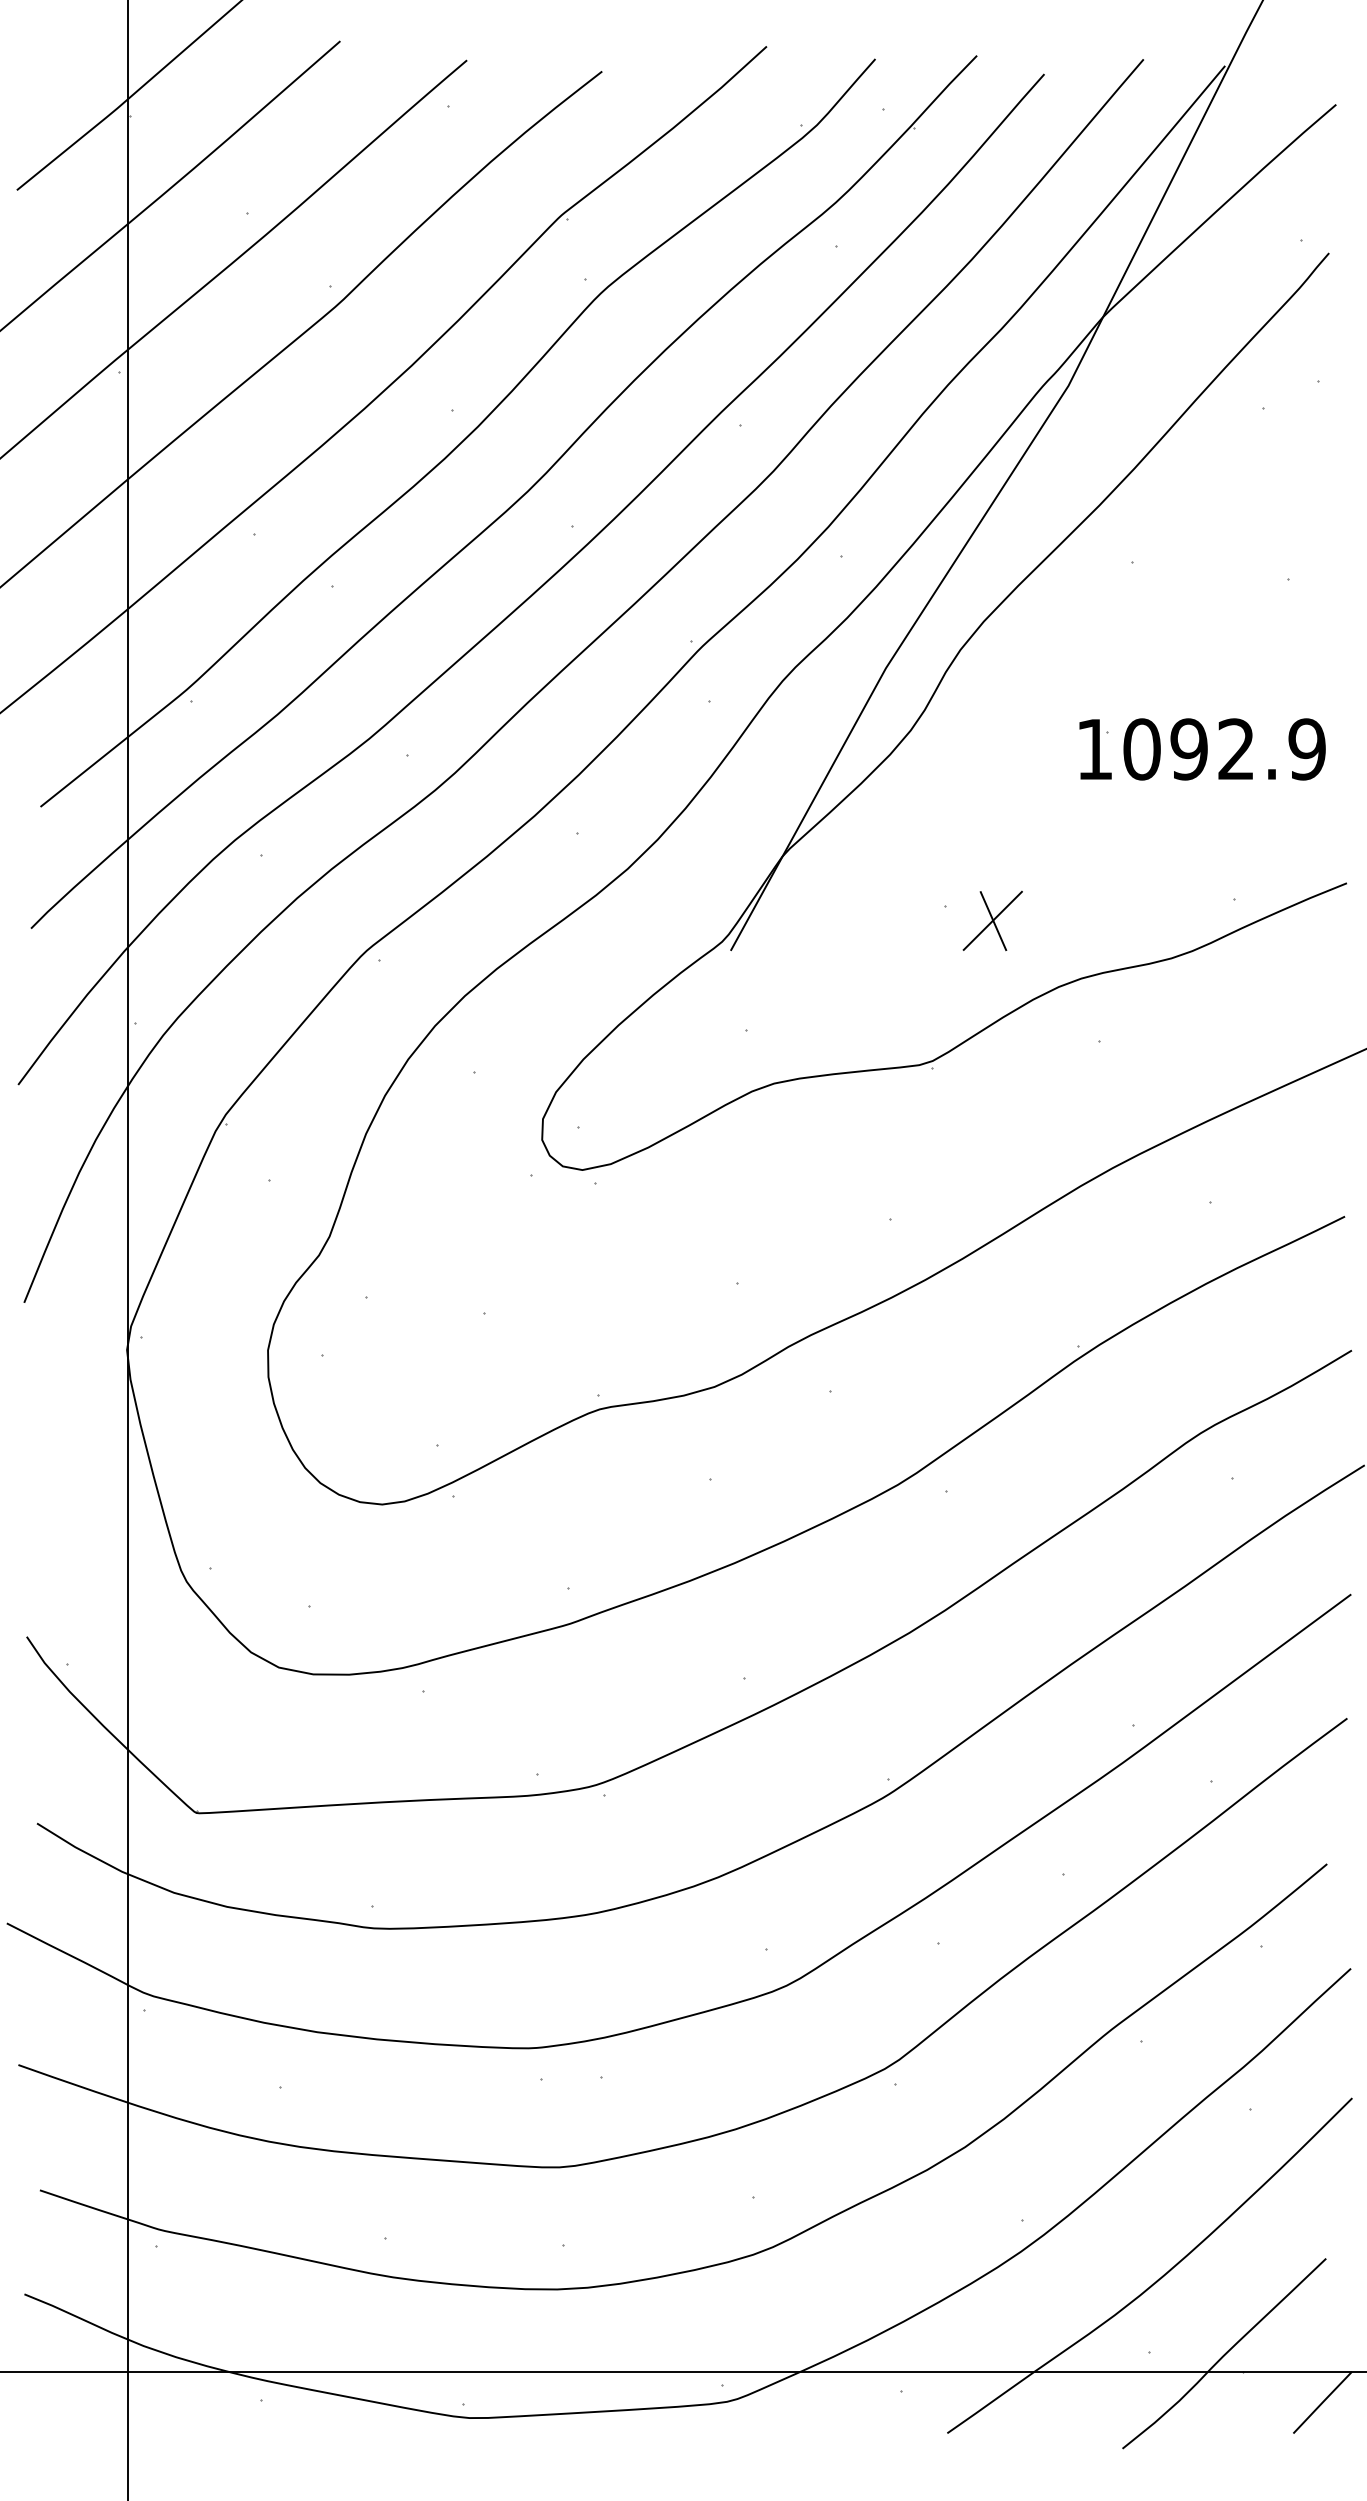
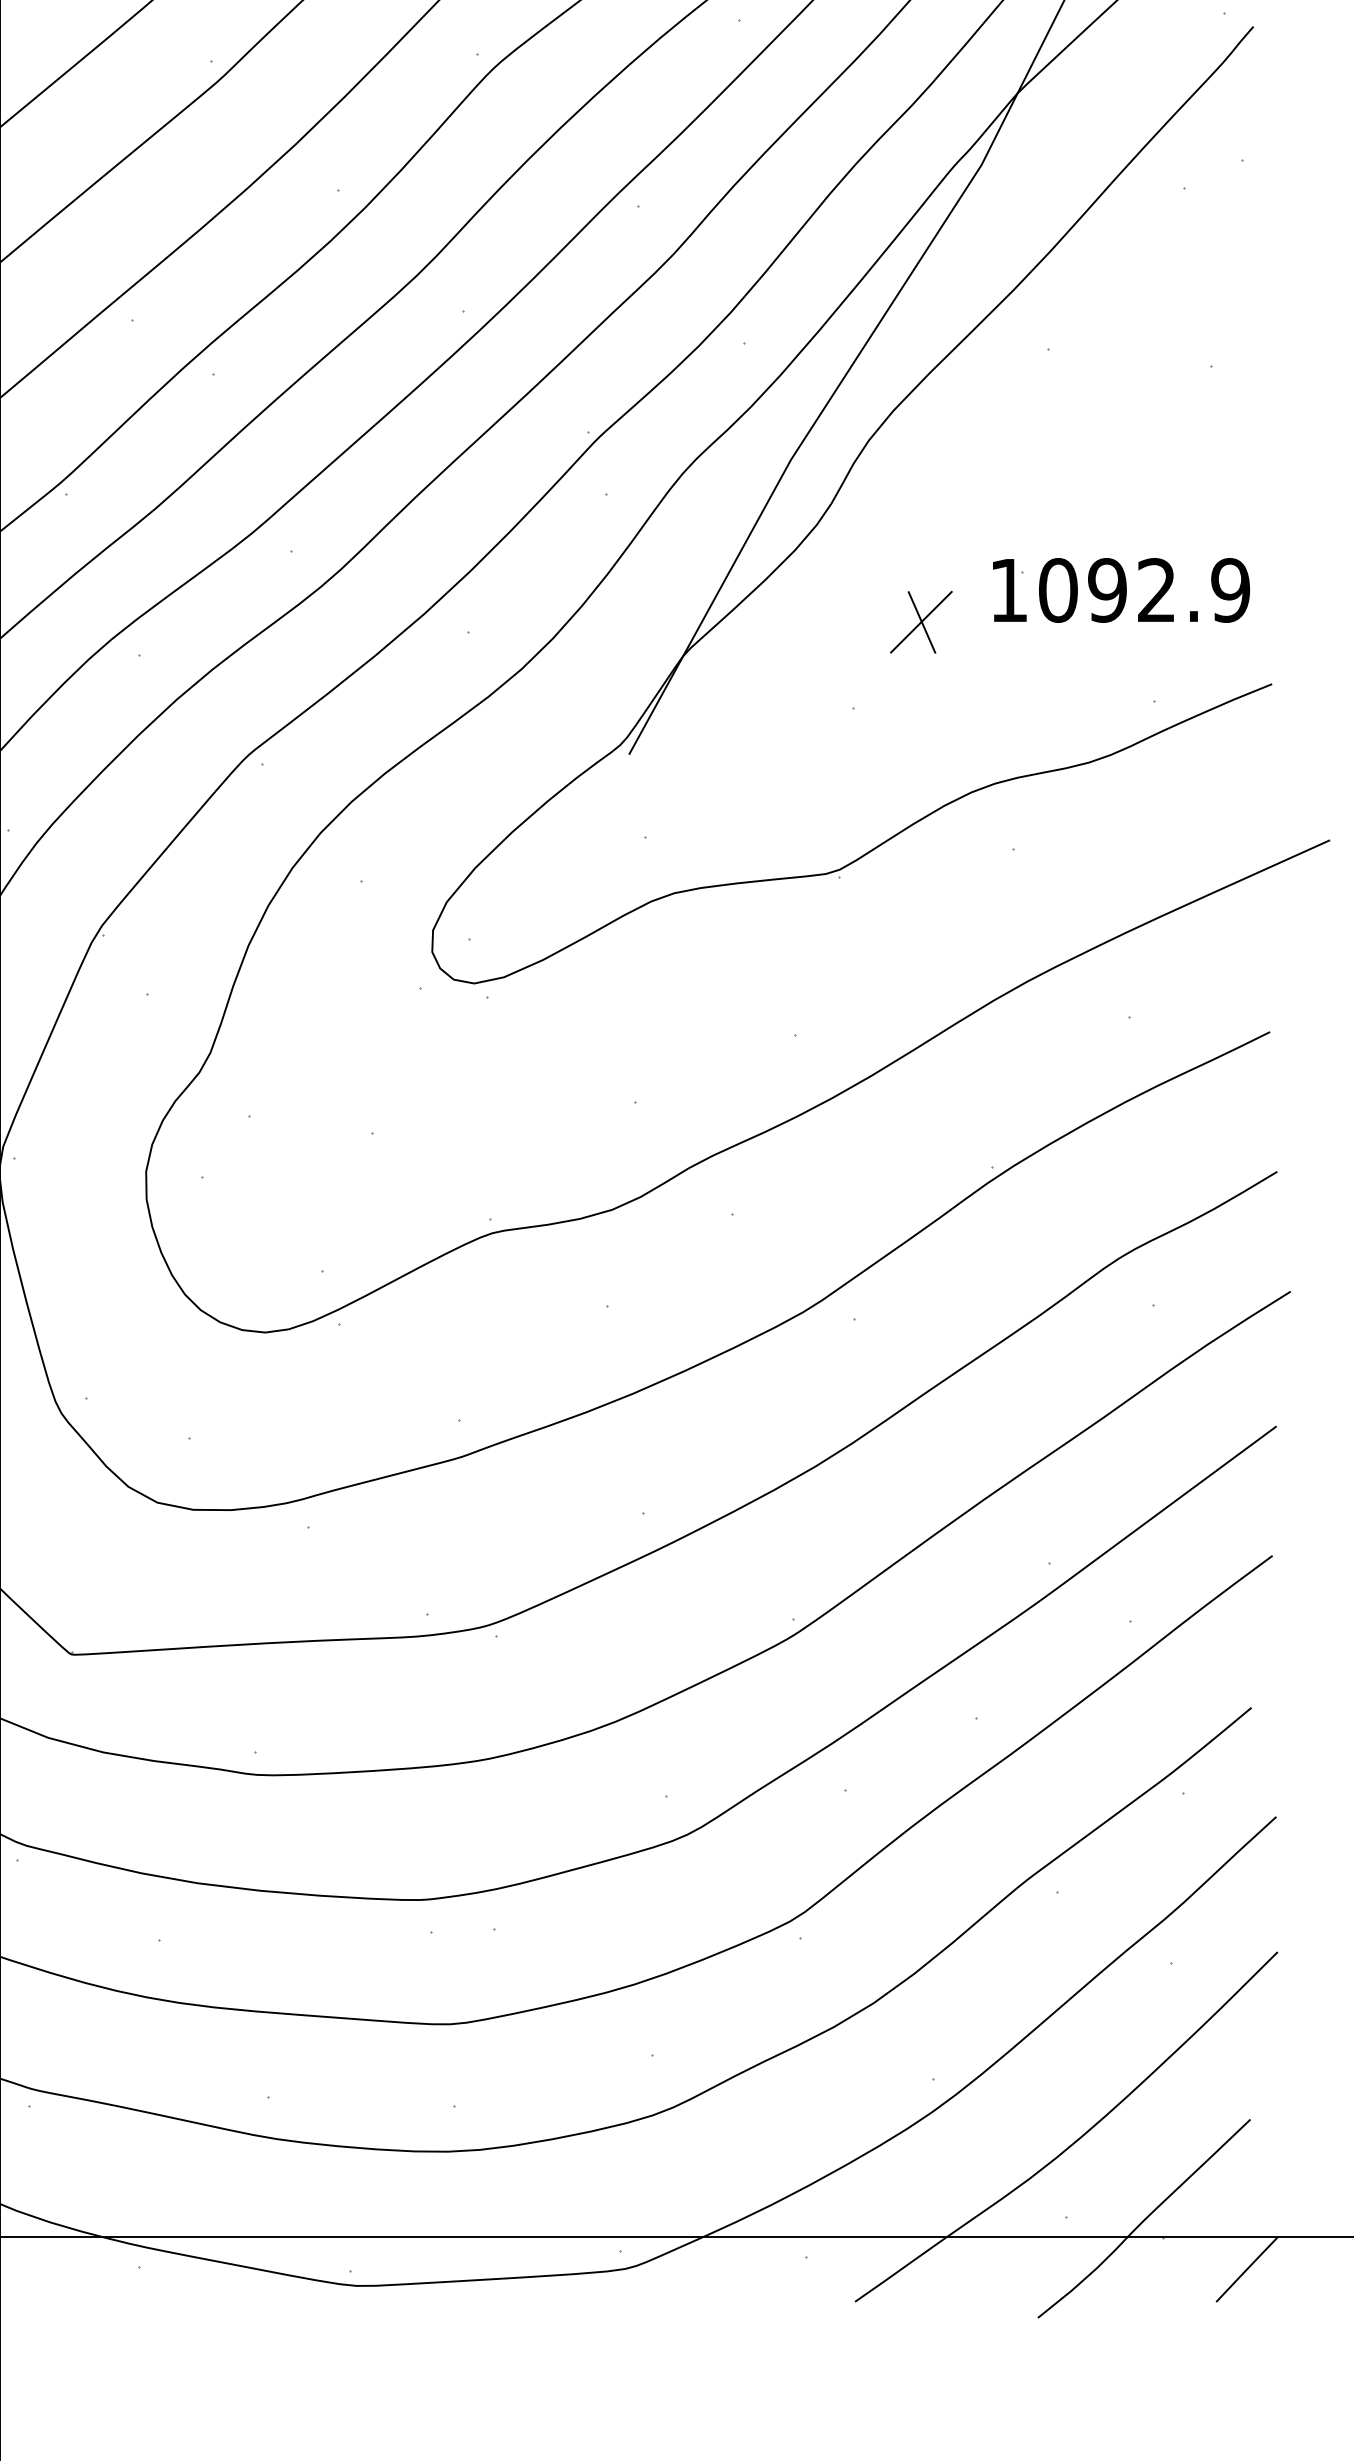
part: (1202, 749) -> (1121, 590), moved
part: (992, 920) -> (921, 621), moved

